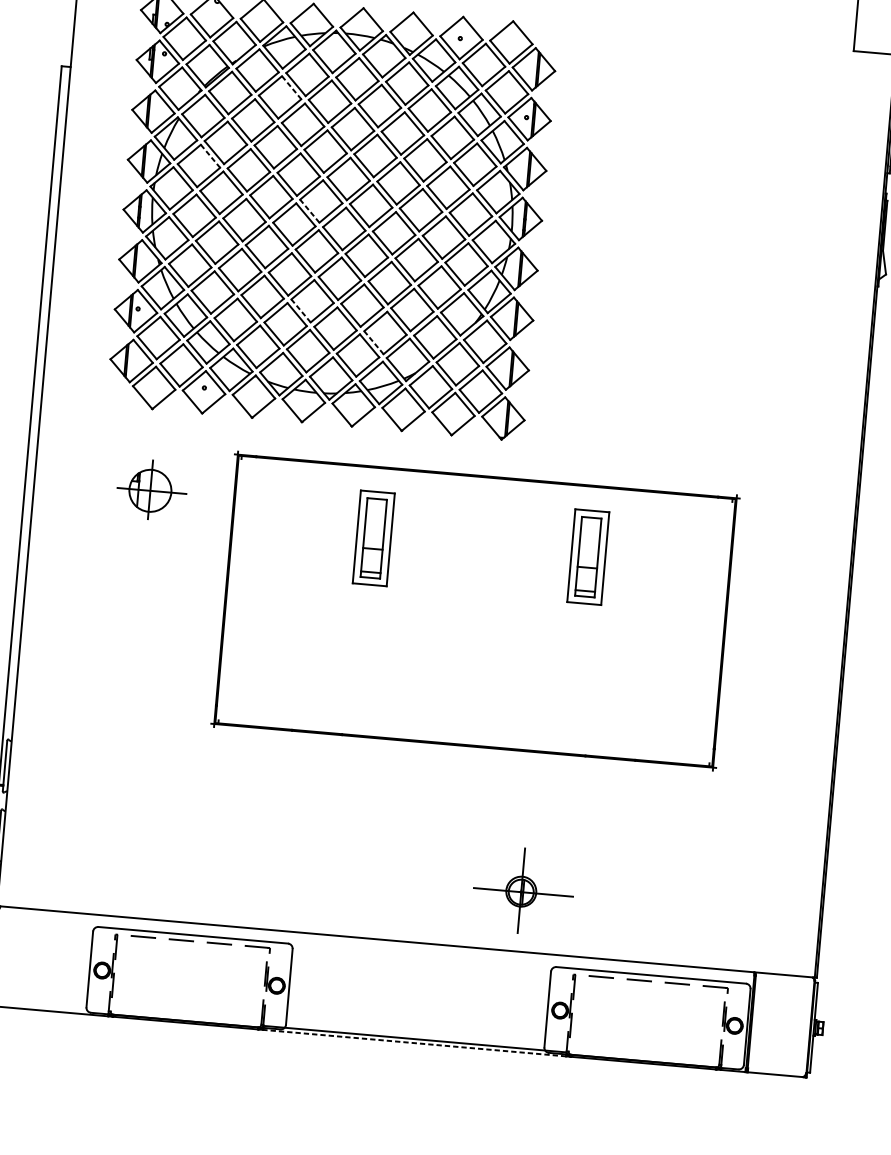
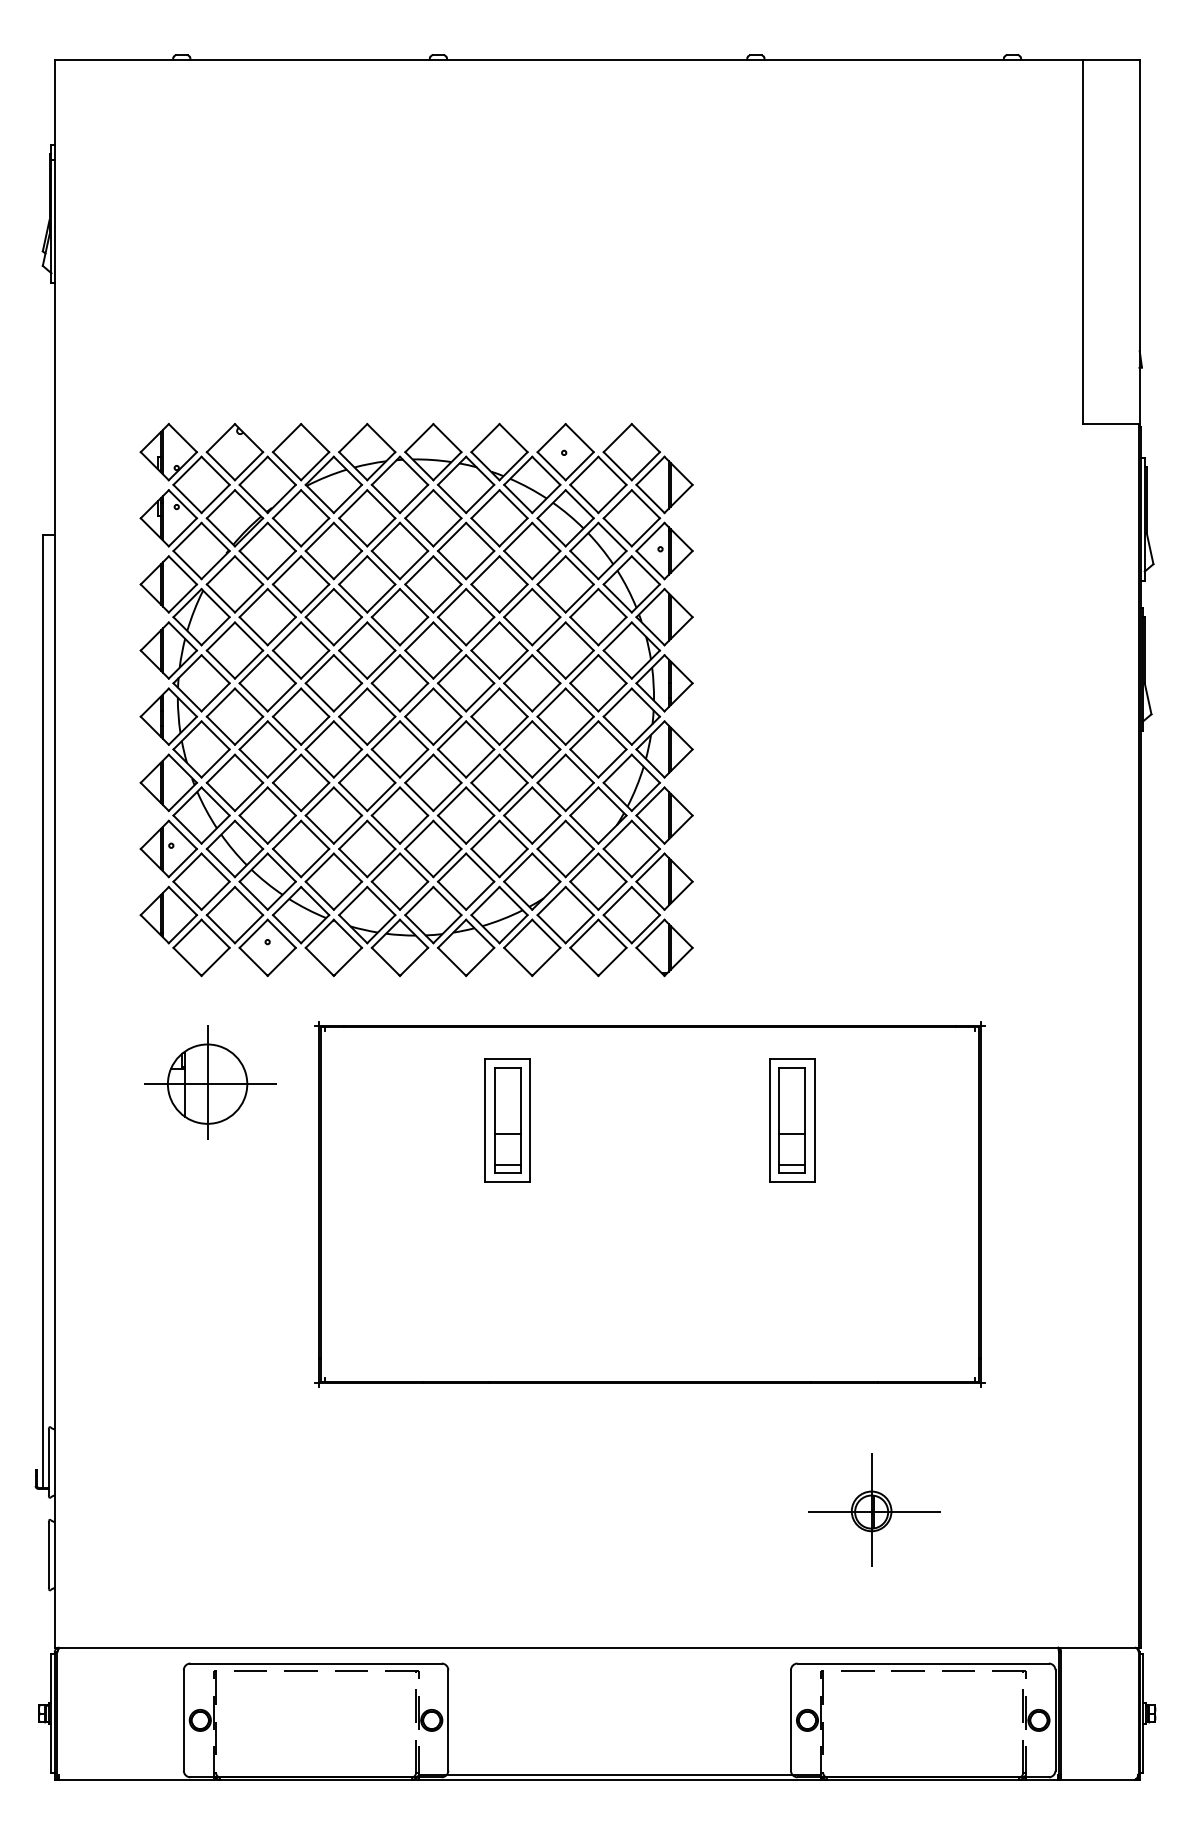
line: (291, 88) -> (347, 537), dashed -> solid
line: (210, 156) -> (249, 636), dashed -> solid
line: (309, 211) -> (385, 697), dashed -> solid
line: (300, 310) -> (385, 829), dashed -> solid
line: (373, 343) -> (485, 863), dashed -> solid
part: (152, 490) -> (210, 1082), size x1.43
part: (523, 890) -> (874, 1509), moved
line: (414, 1042) -> (619, 1779), dashed -> solid

